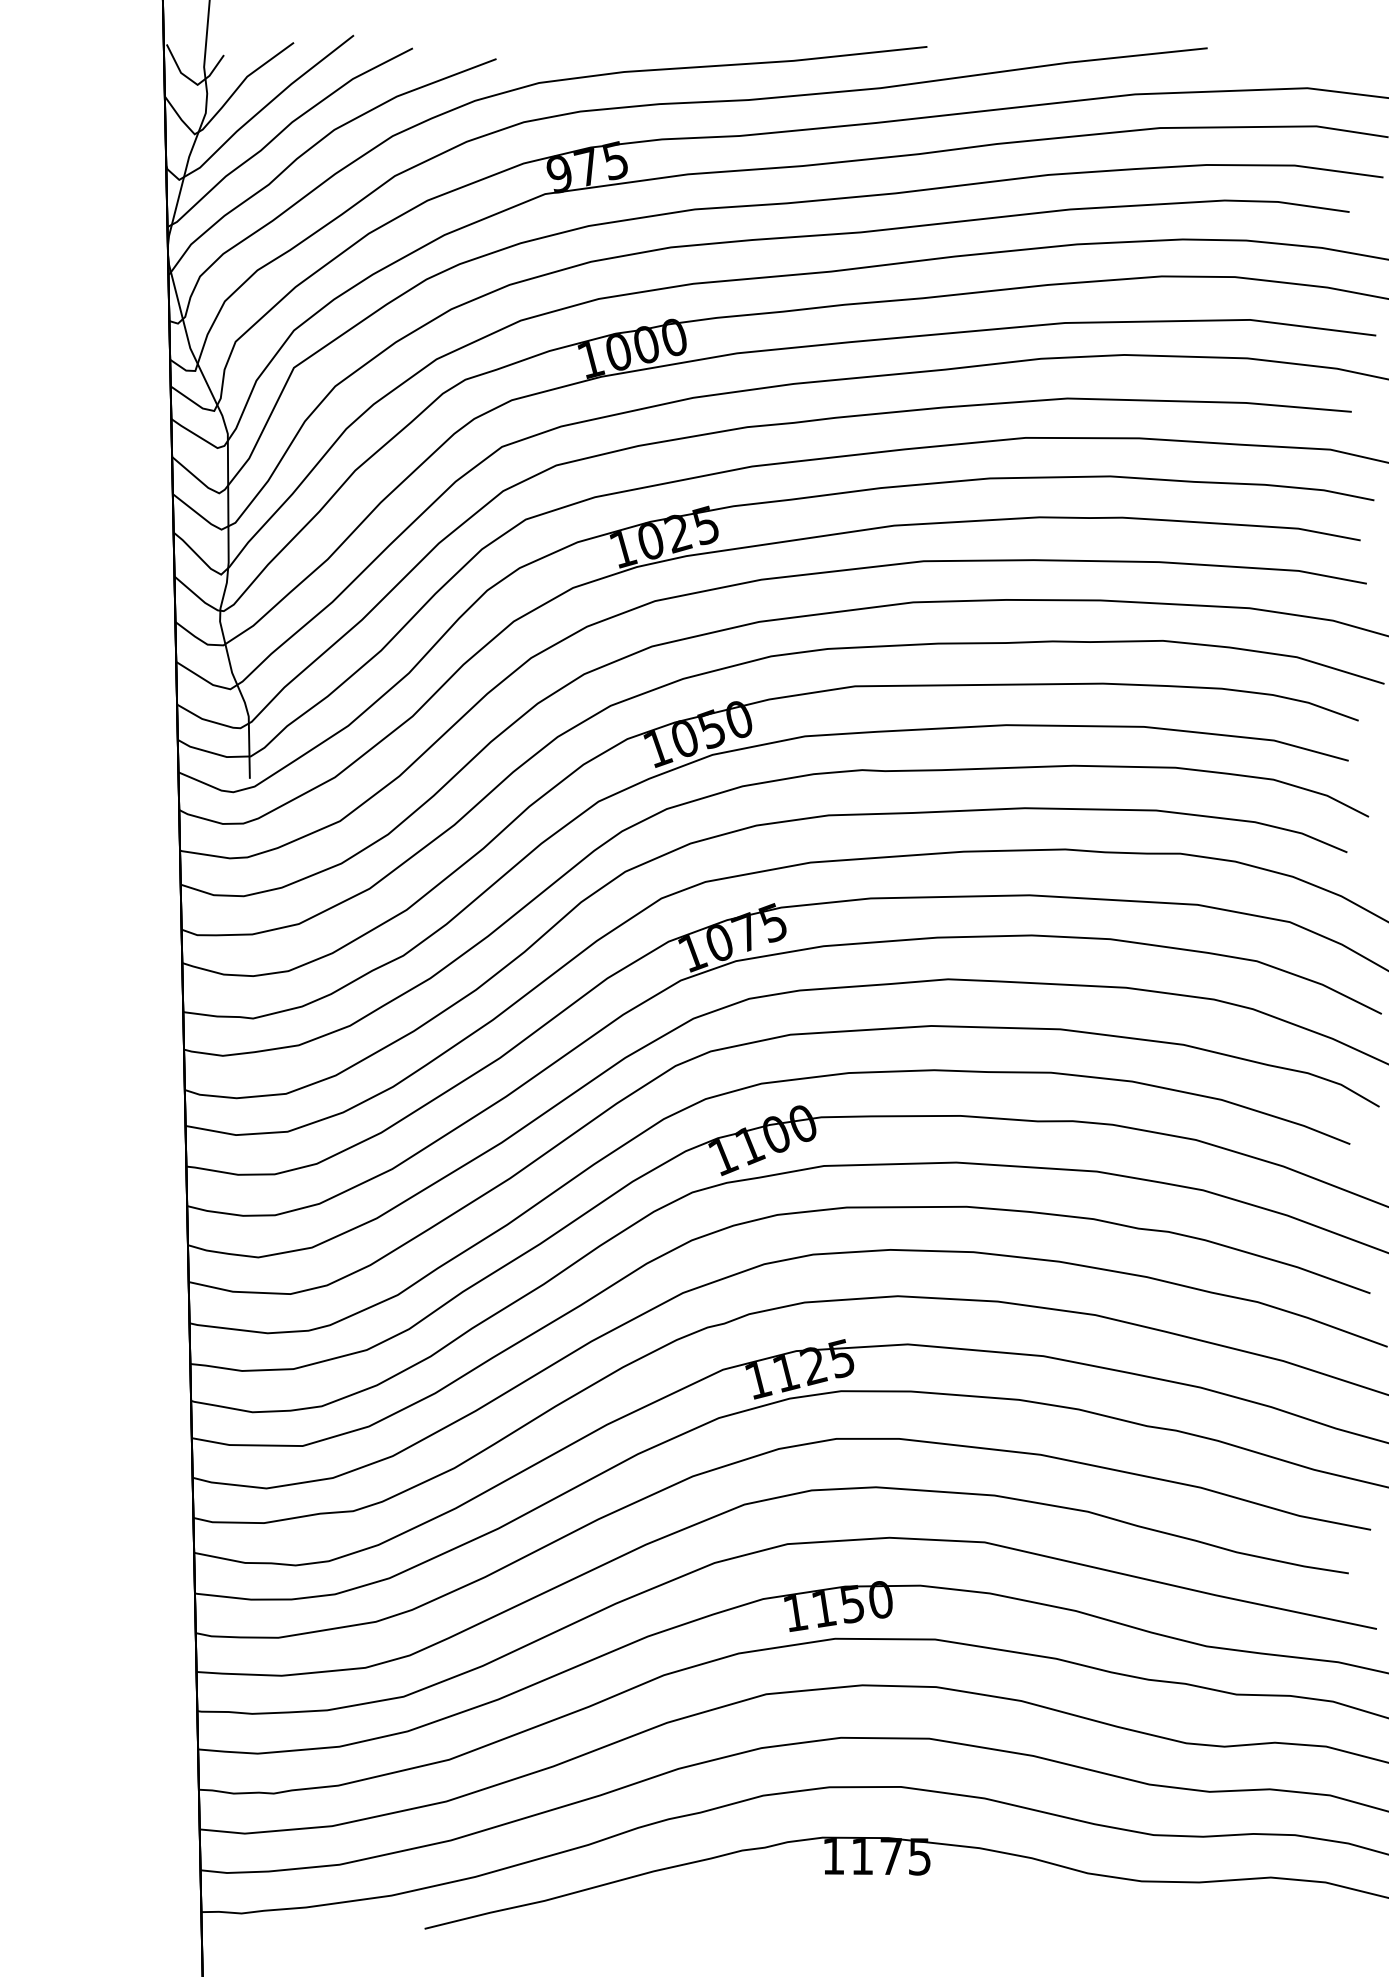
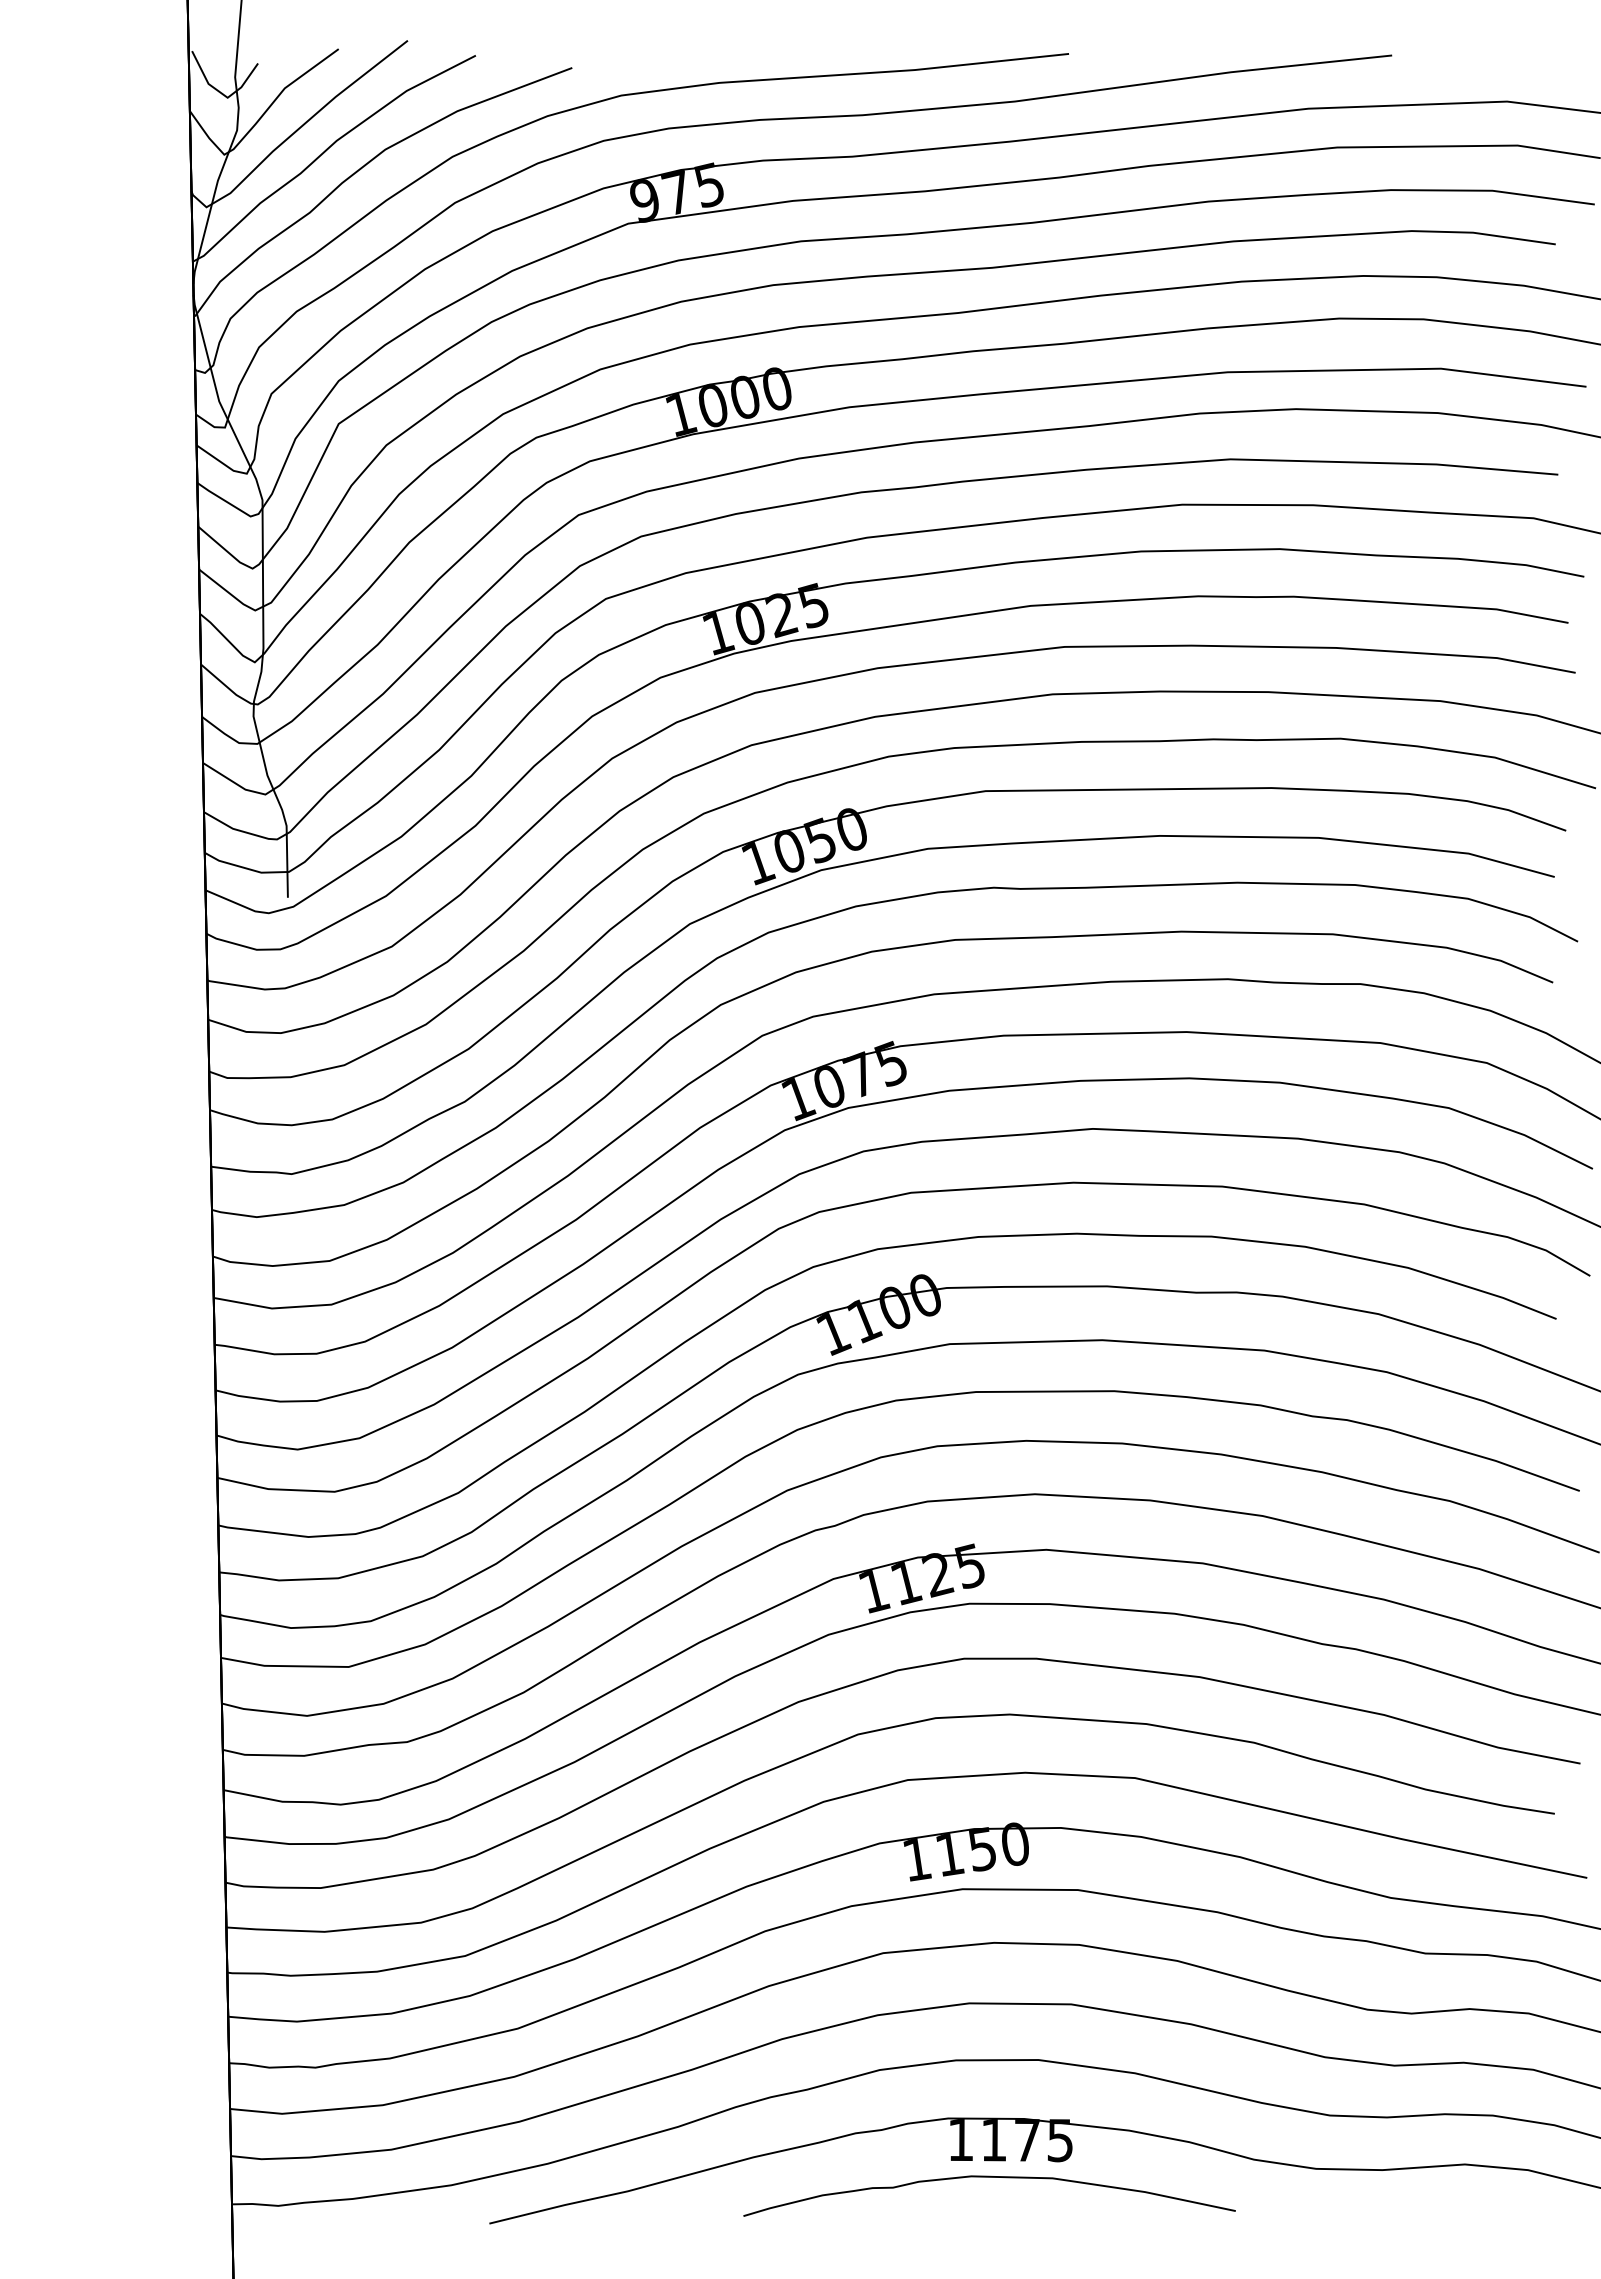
curve: (858, 1888) -> (989, 2177), added

